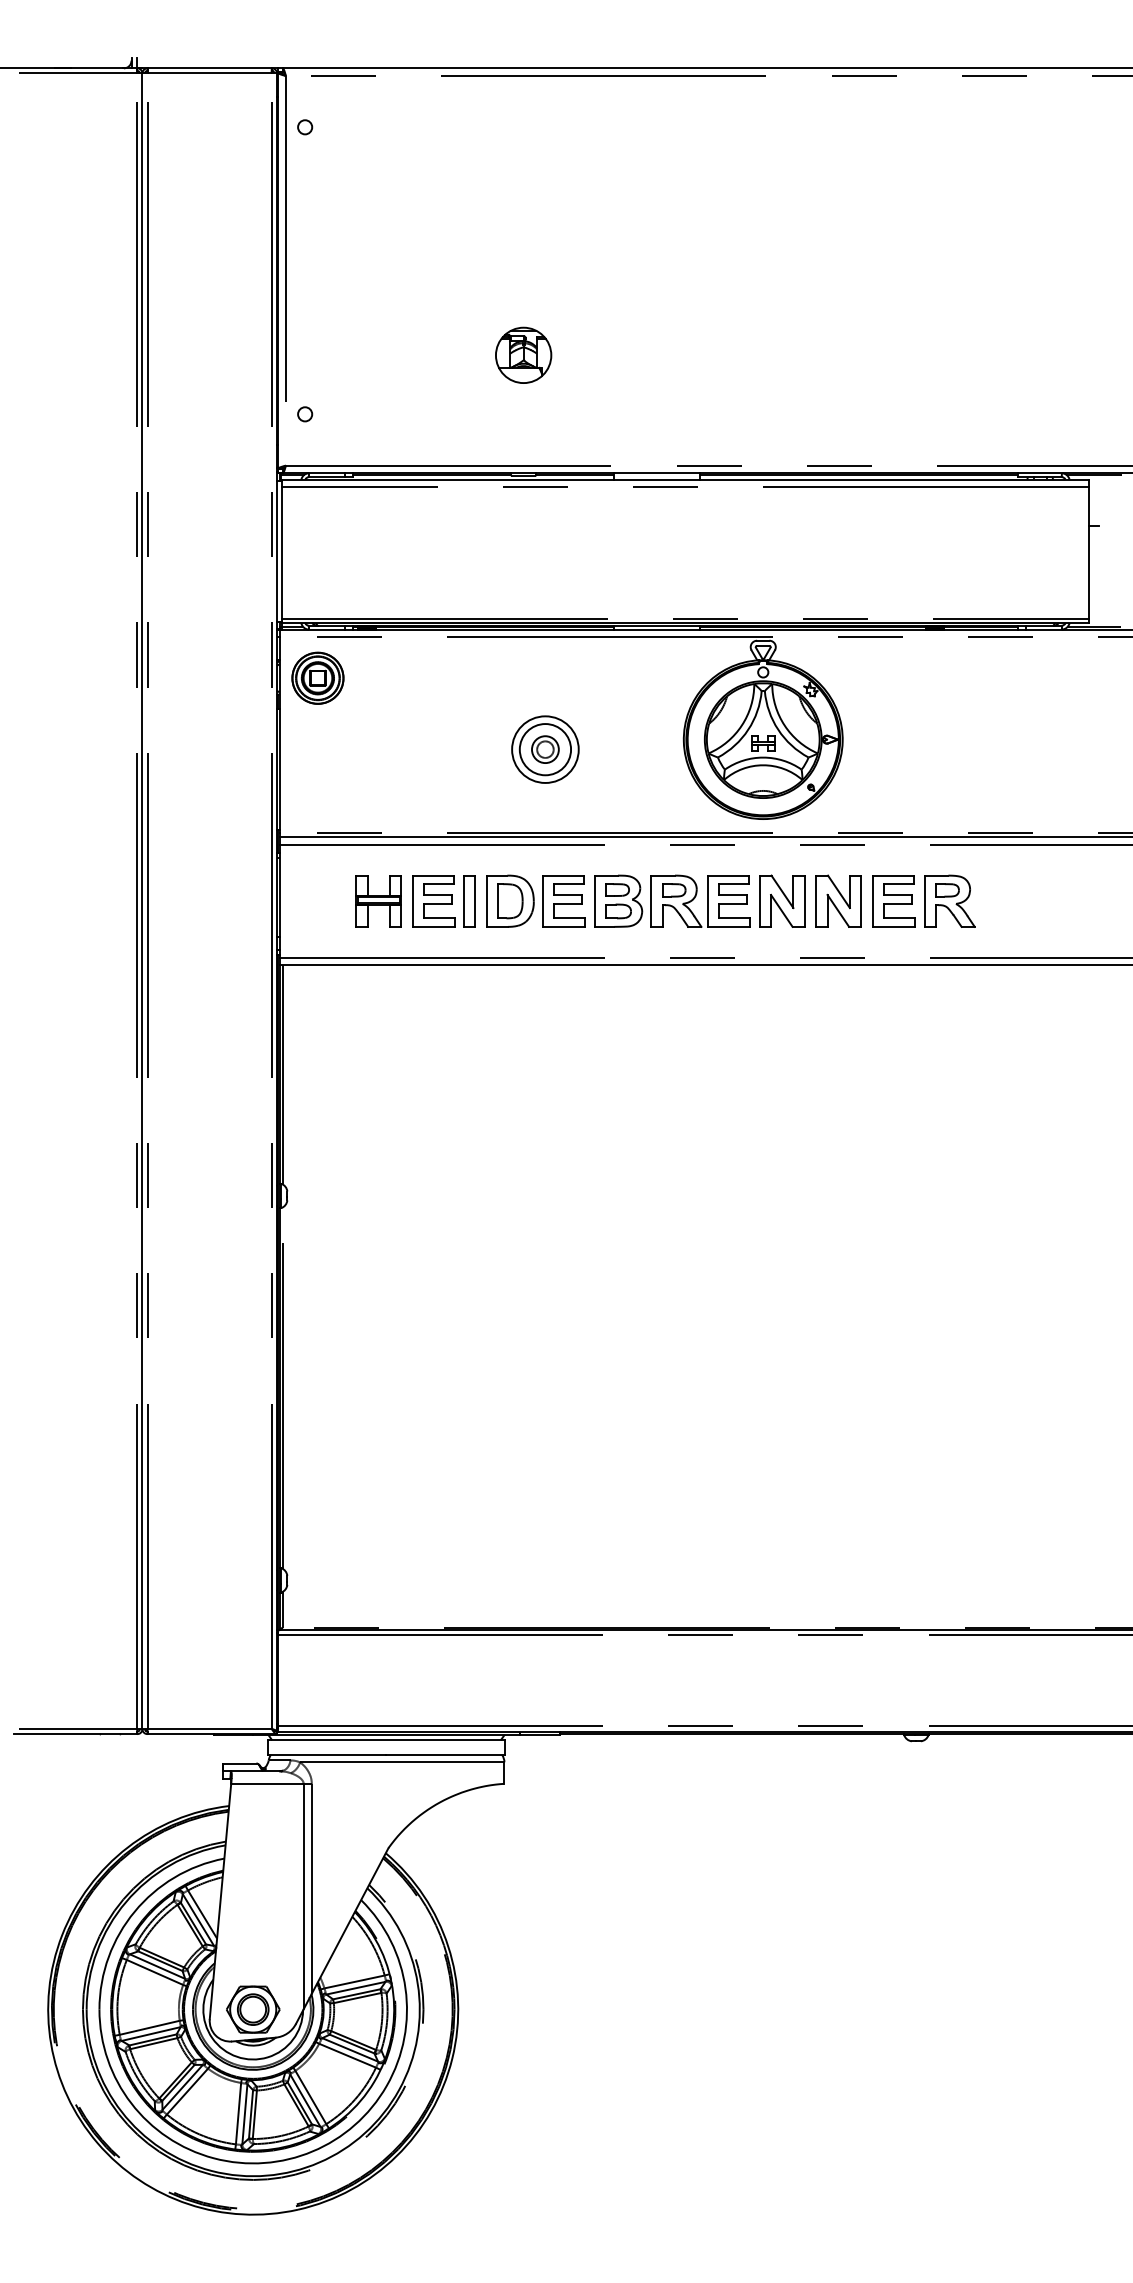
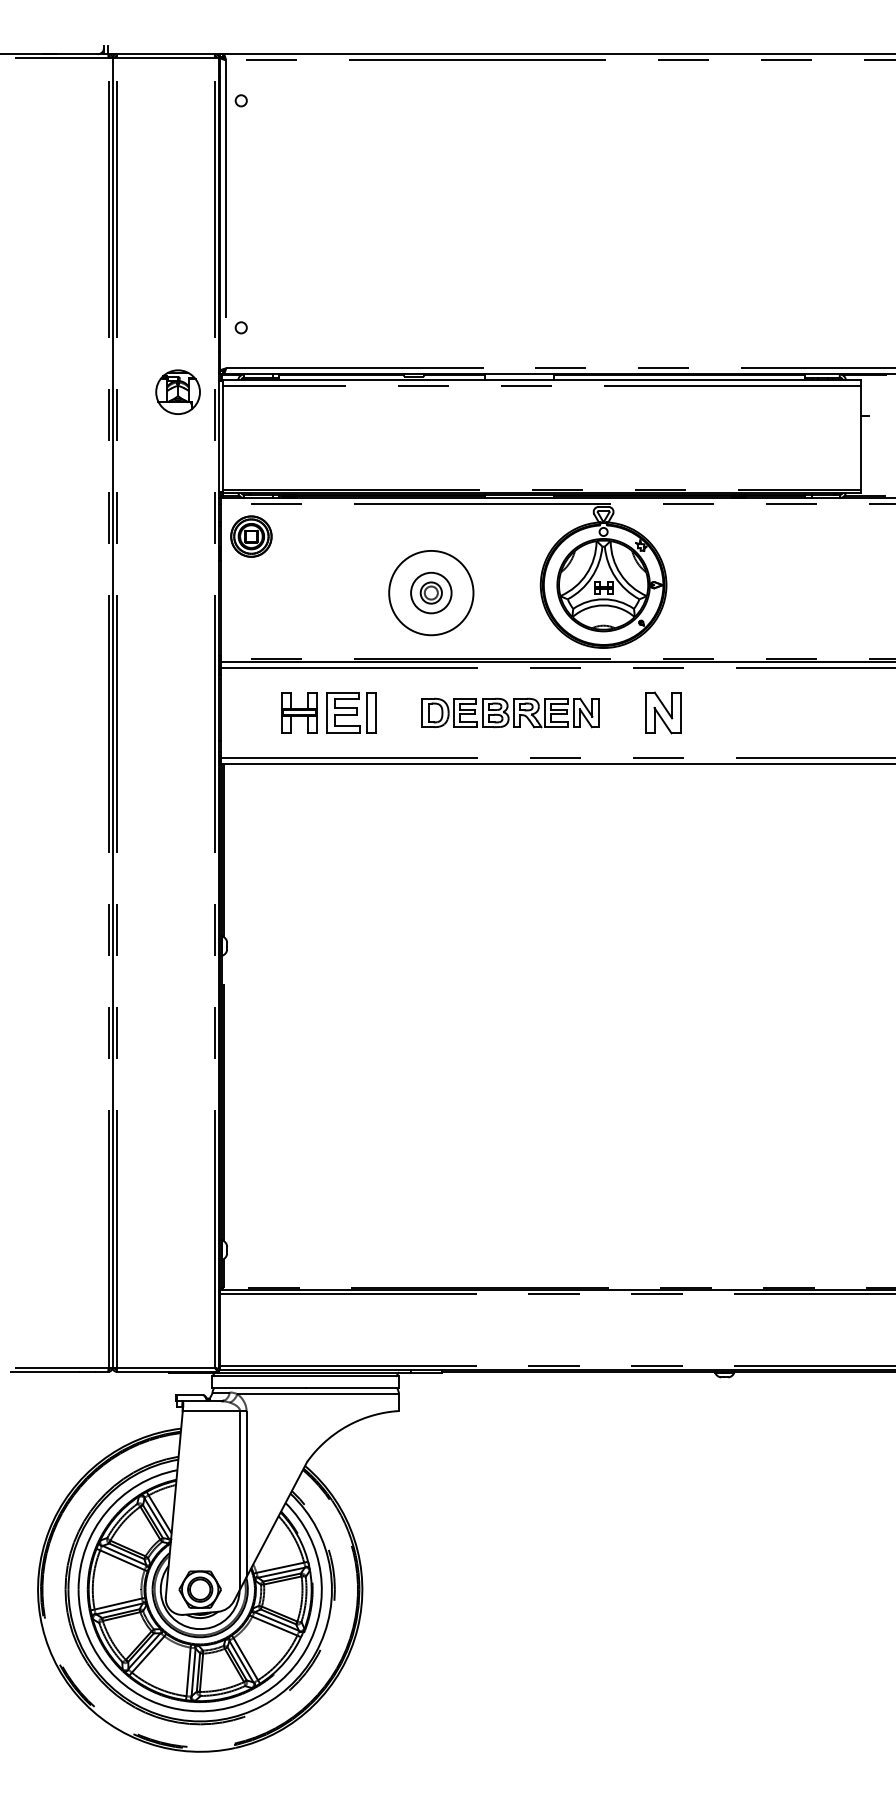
part: (522, 354) -> (177, 391), moved
circle: (544, 748) -> (430, 592), size x1.6
part: (645, 900) -> (510, 712), size x0.7
part: (923, 900) -> (730, 712), removed

